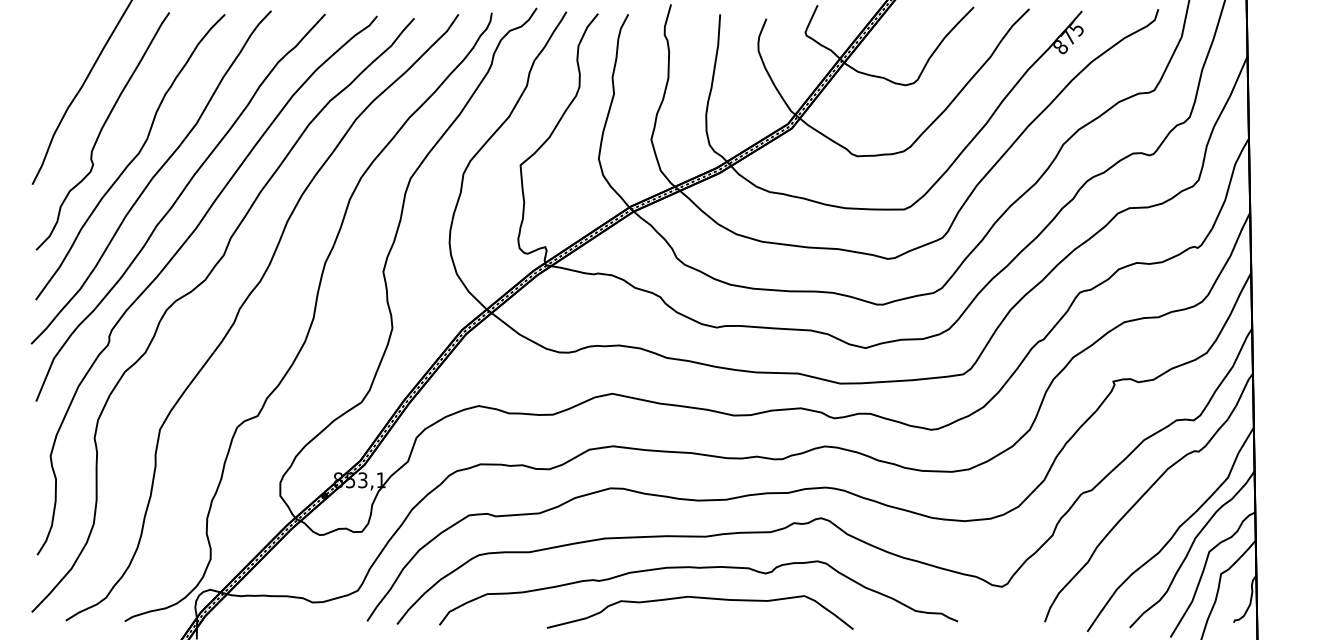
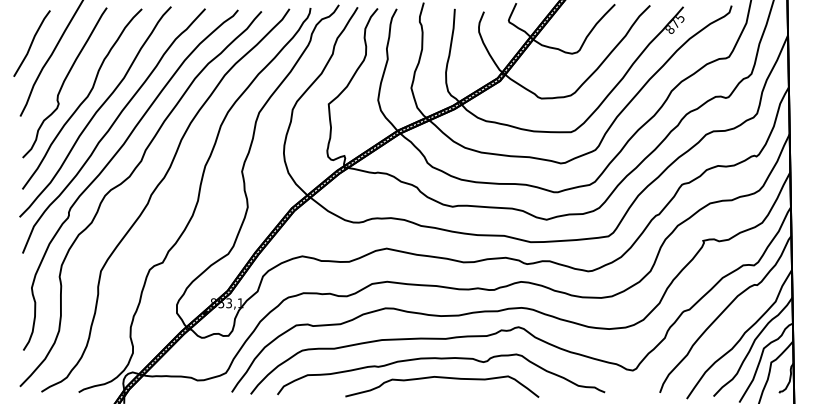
line: (50, 69) -> (31, 43), added

